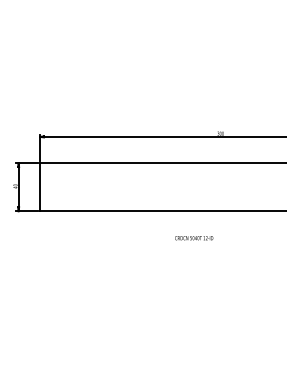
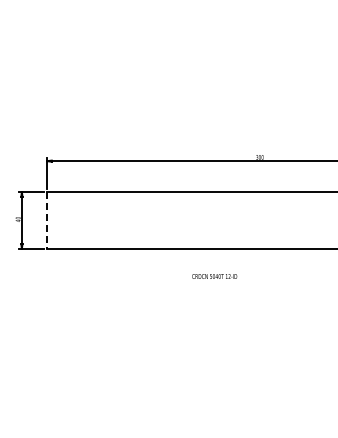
line: (40, 187) -> (47, 220), solid -> dashed
text: (194, 238) -> (214, 276), moved

